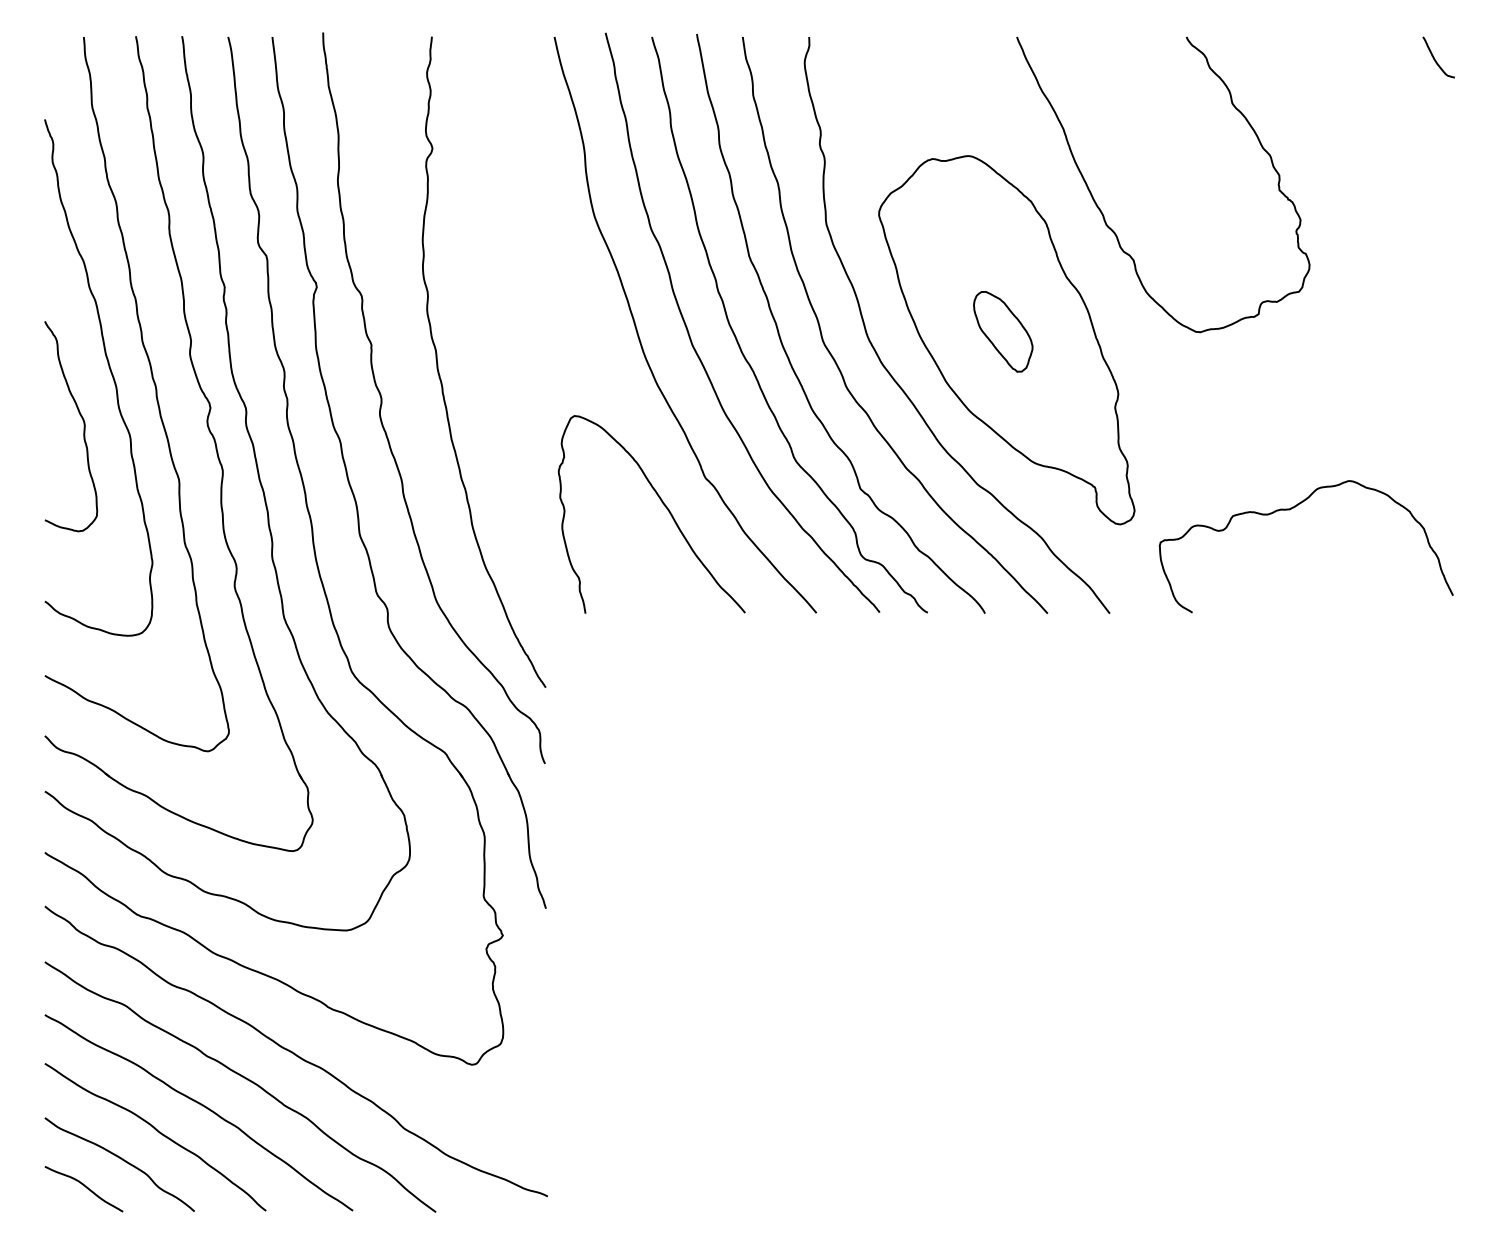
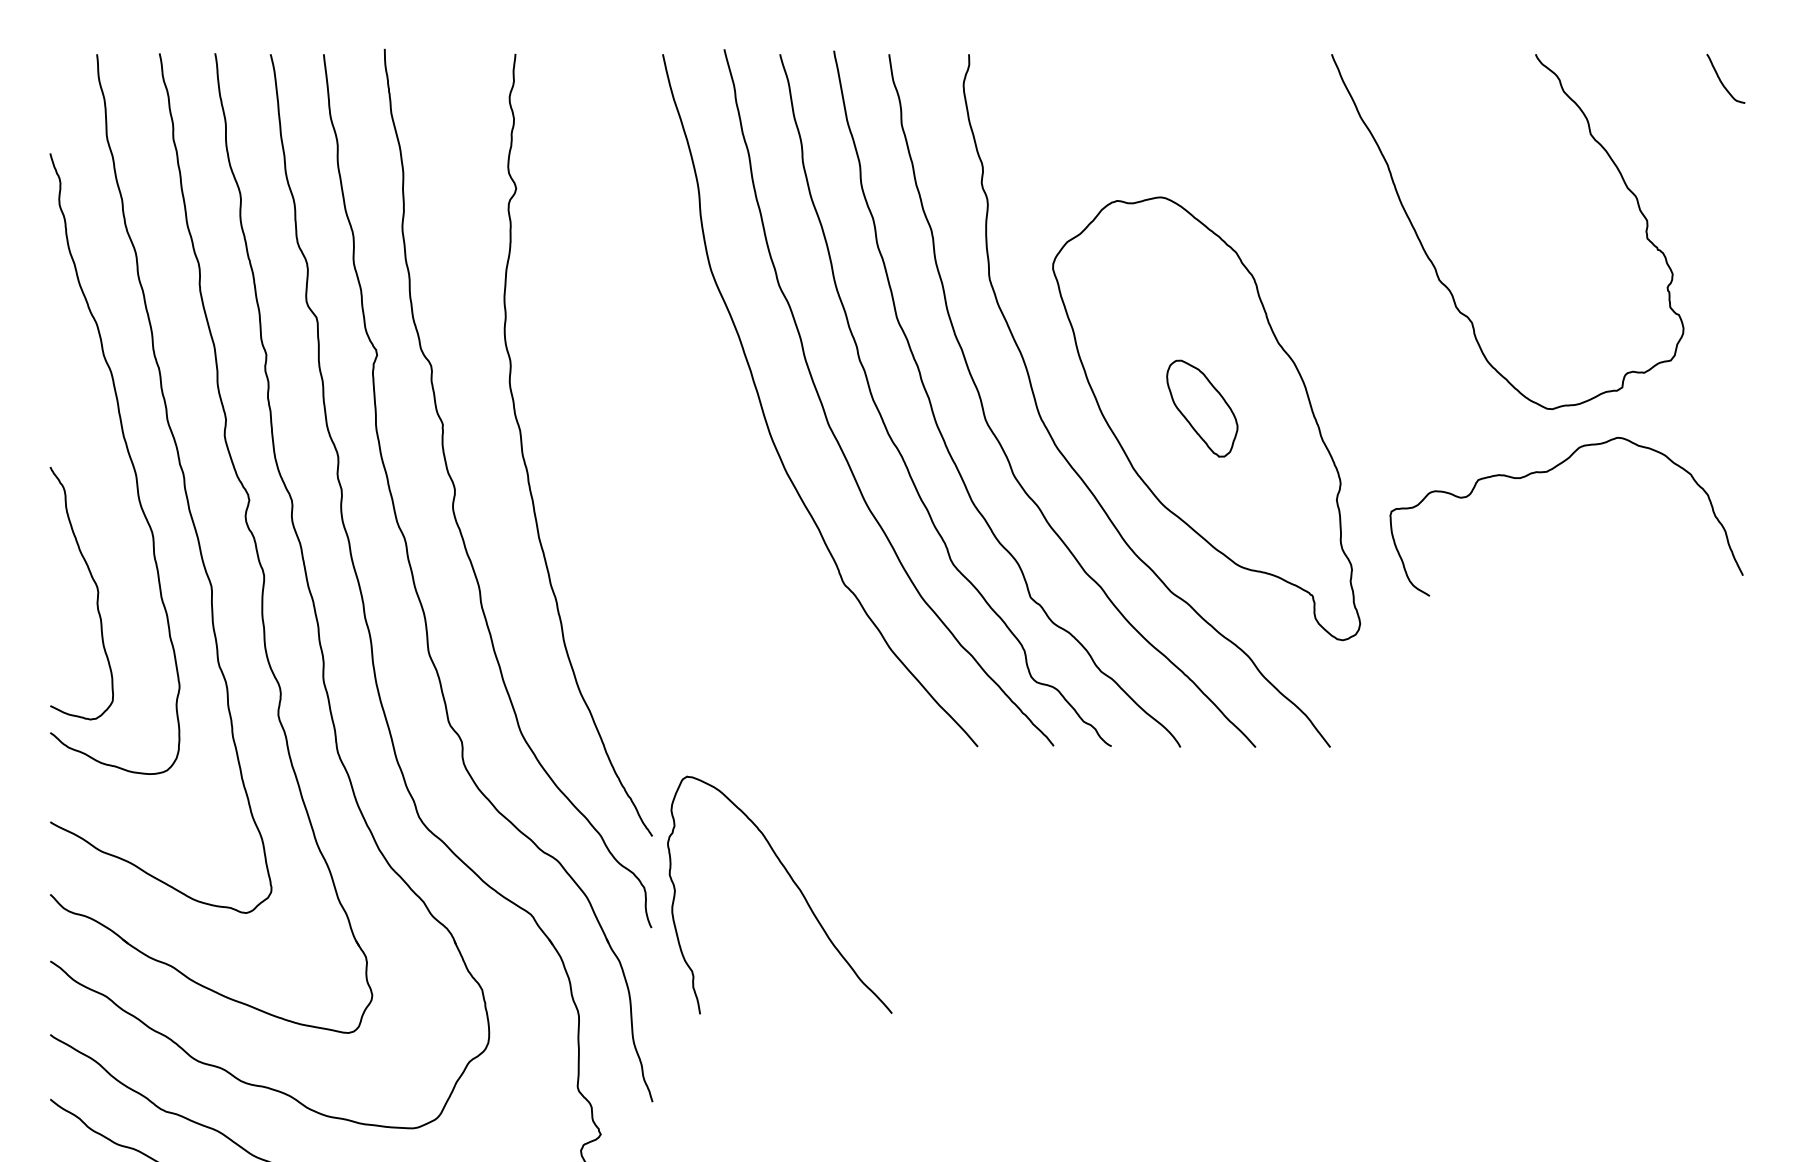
curve: (1103, 213) -> (1435, 266), moved
curve: (83, 426) -> (96, 593), moved
curve: (663, 505) -> (793, 884), moved
curve: (1289, 510) -> (1546, 473), moved

